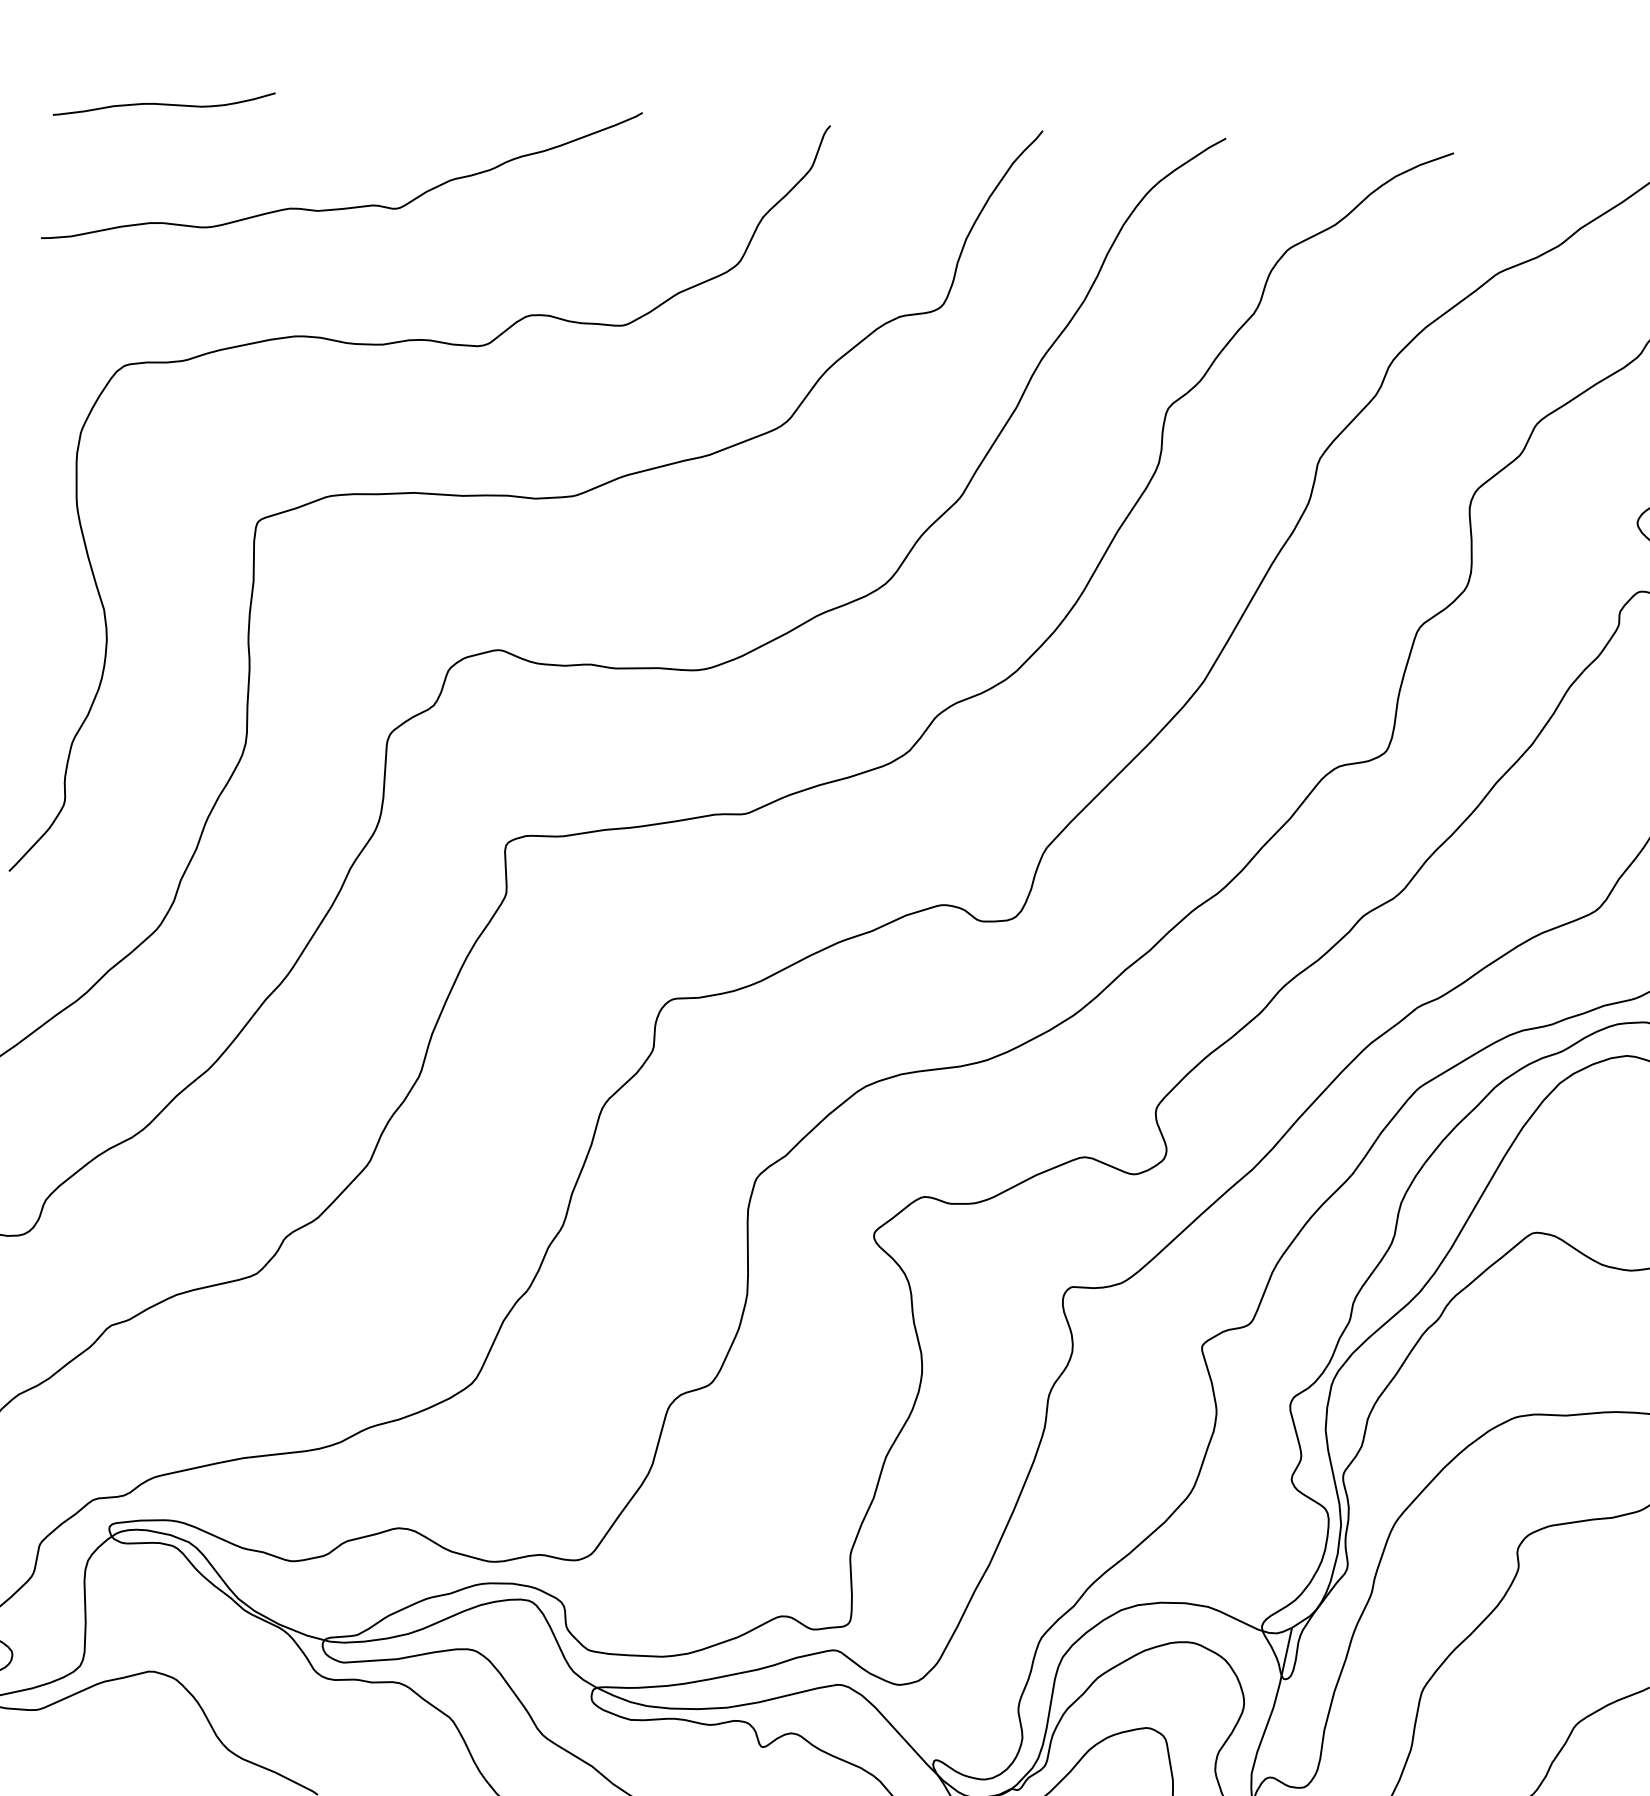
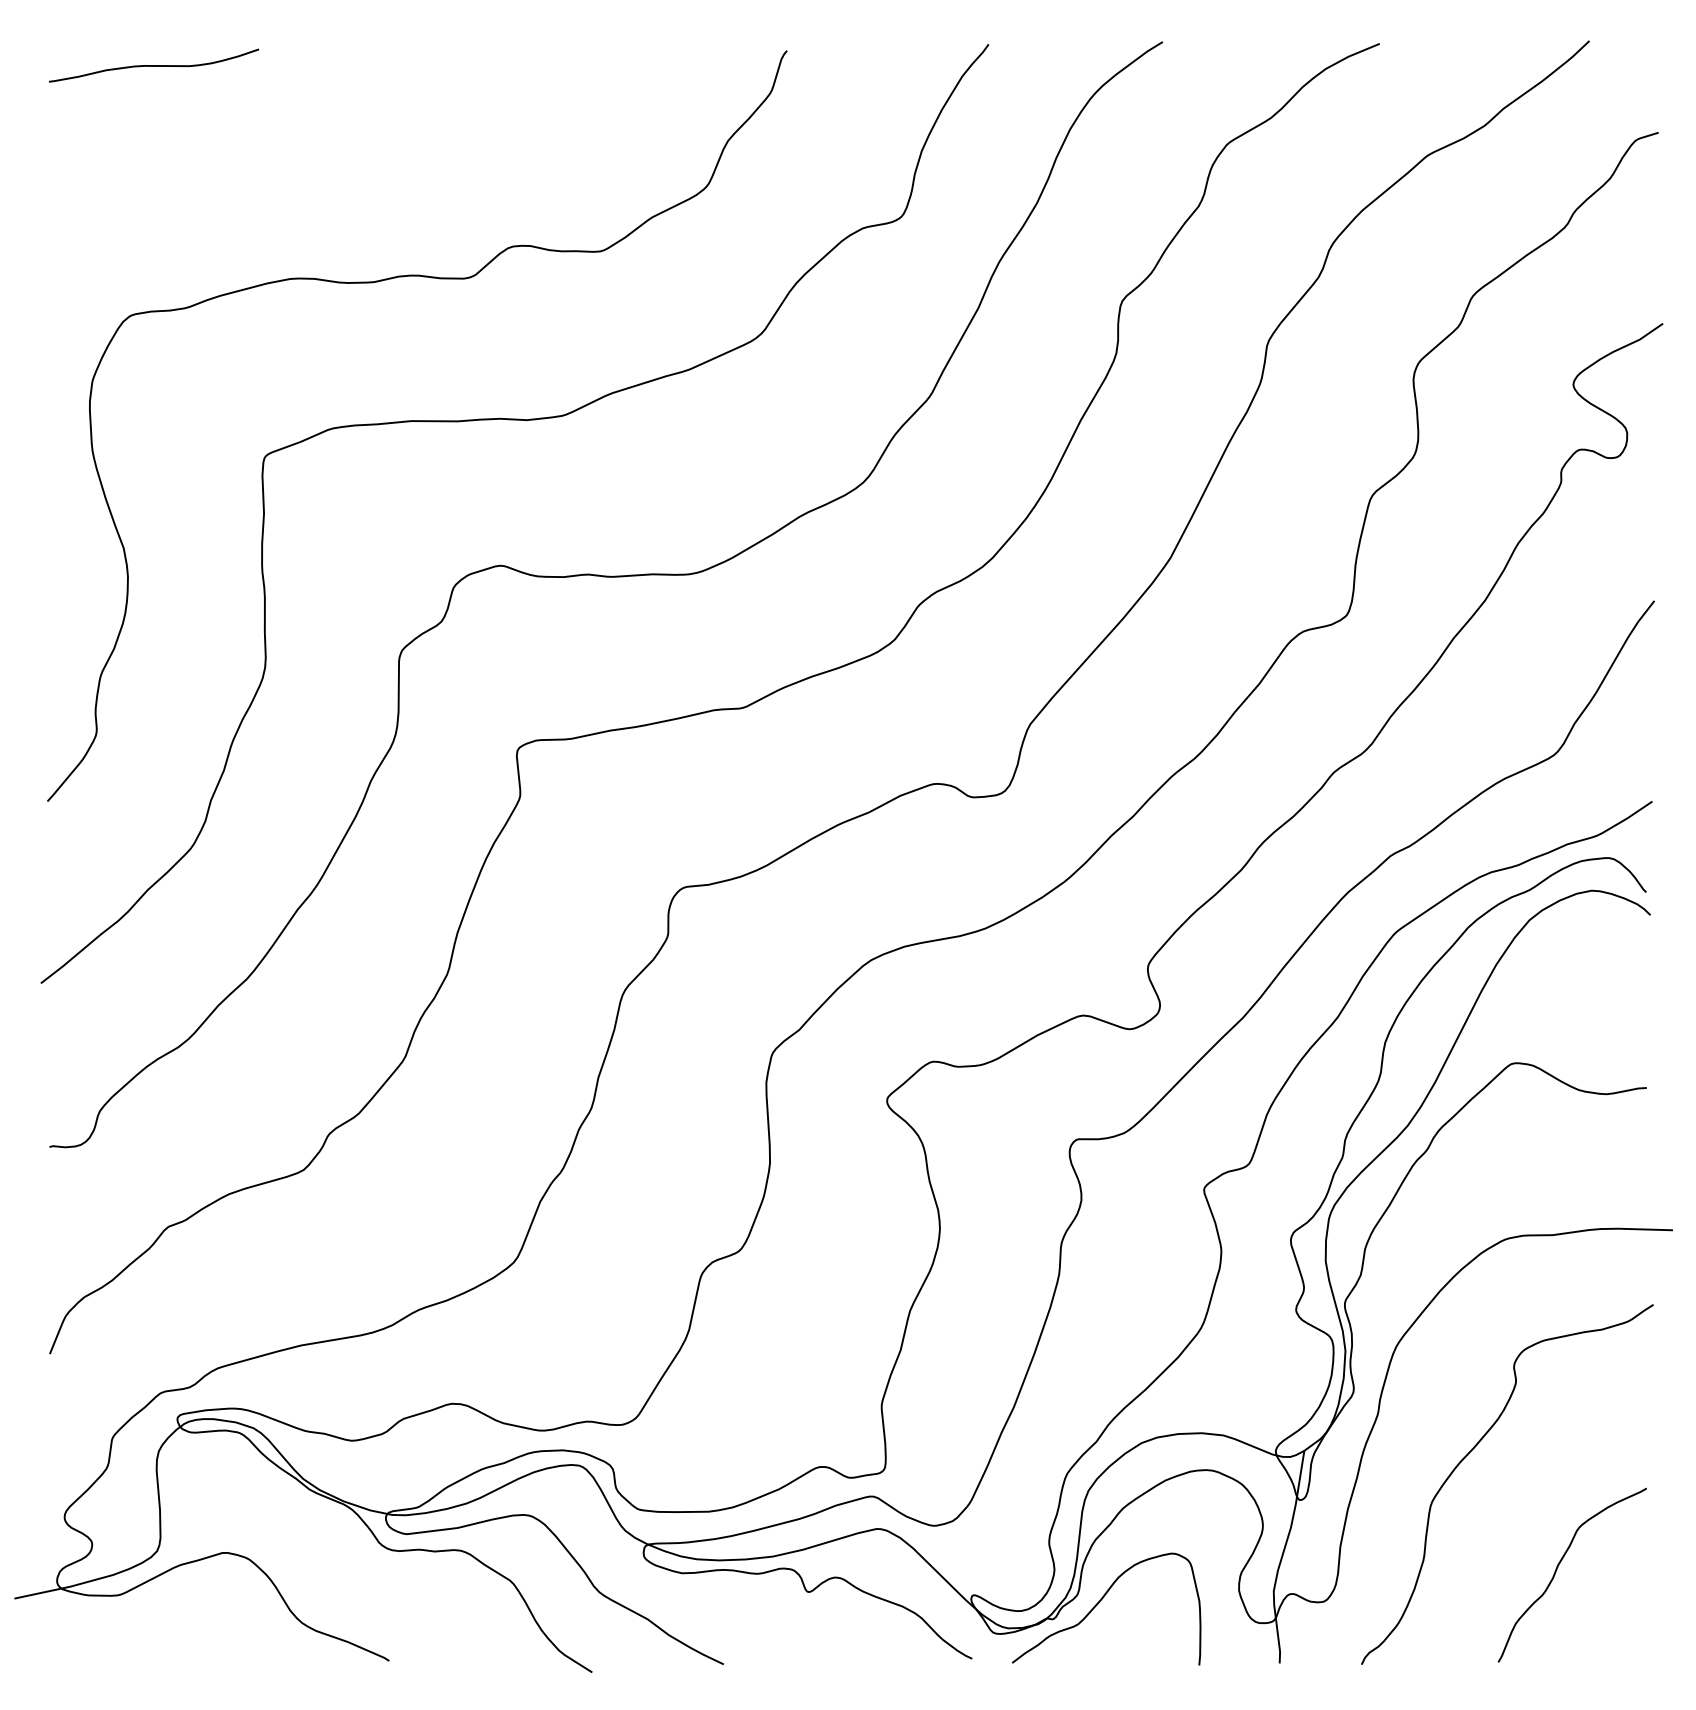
curve: (347, 207) -> (333, 153), removed

